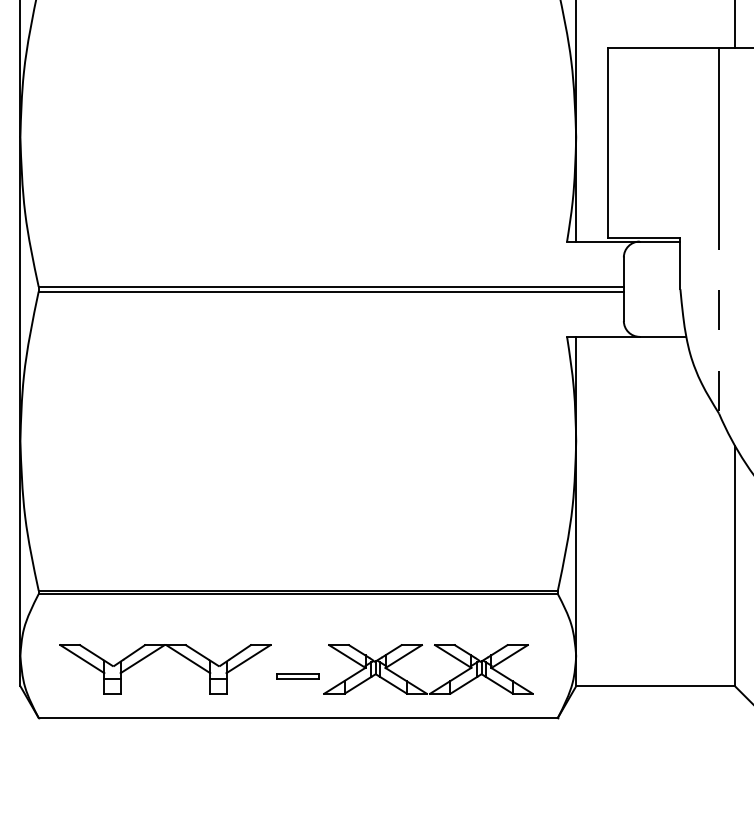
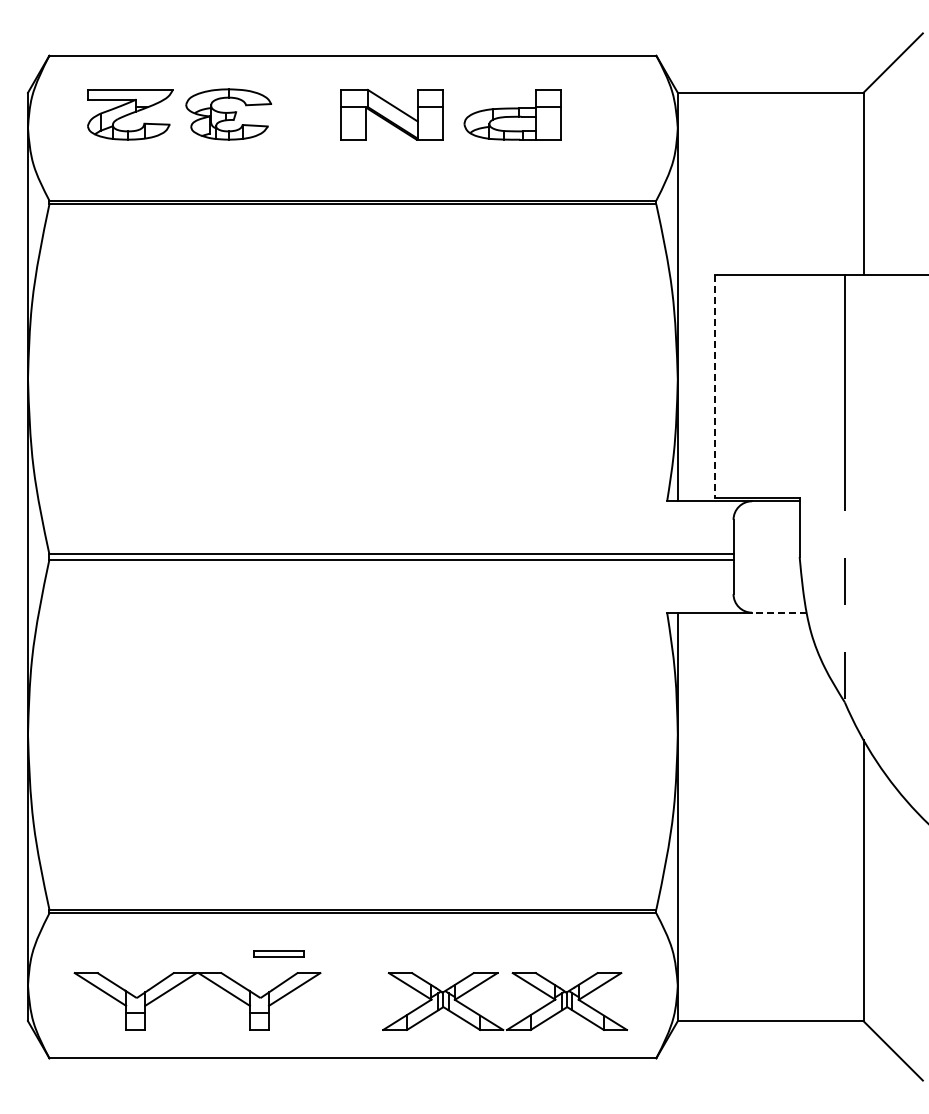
line: (607, 143) -> (714, 386), solid -> dashed
line: (662, 336) -> (778, 612), solid -> dashed
part: (297, 676) -> (278, 953), moved

